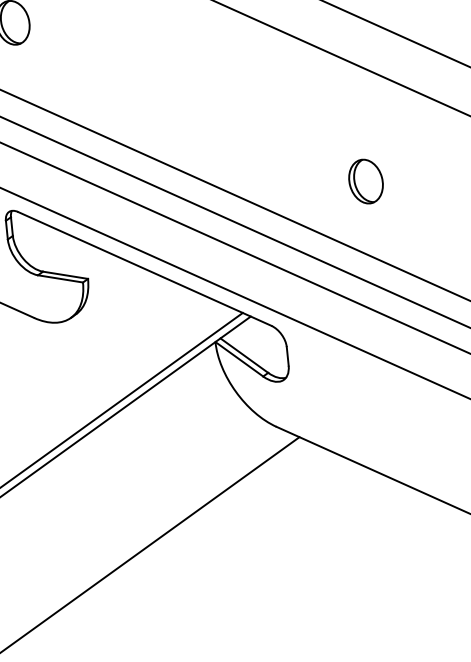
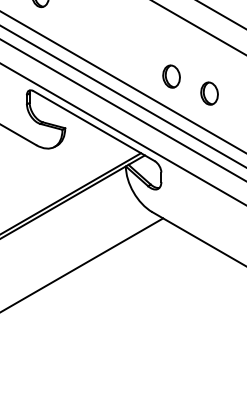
part: (287, 155) -> (171, 76), added

